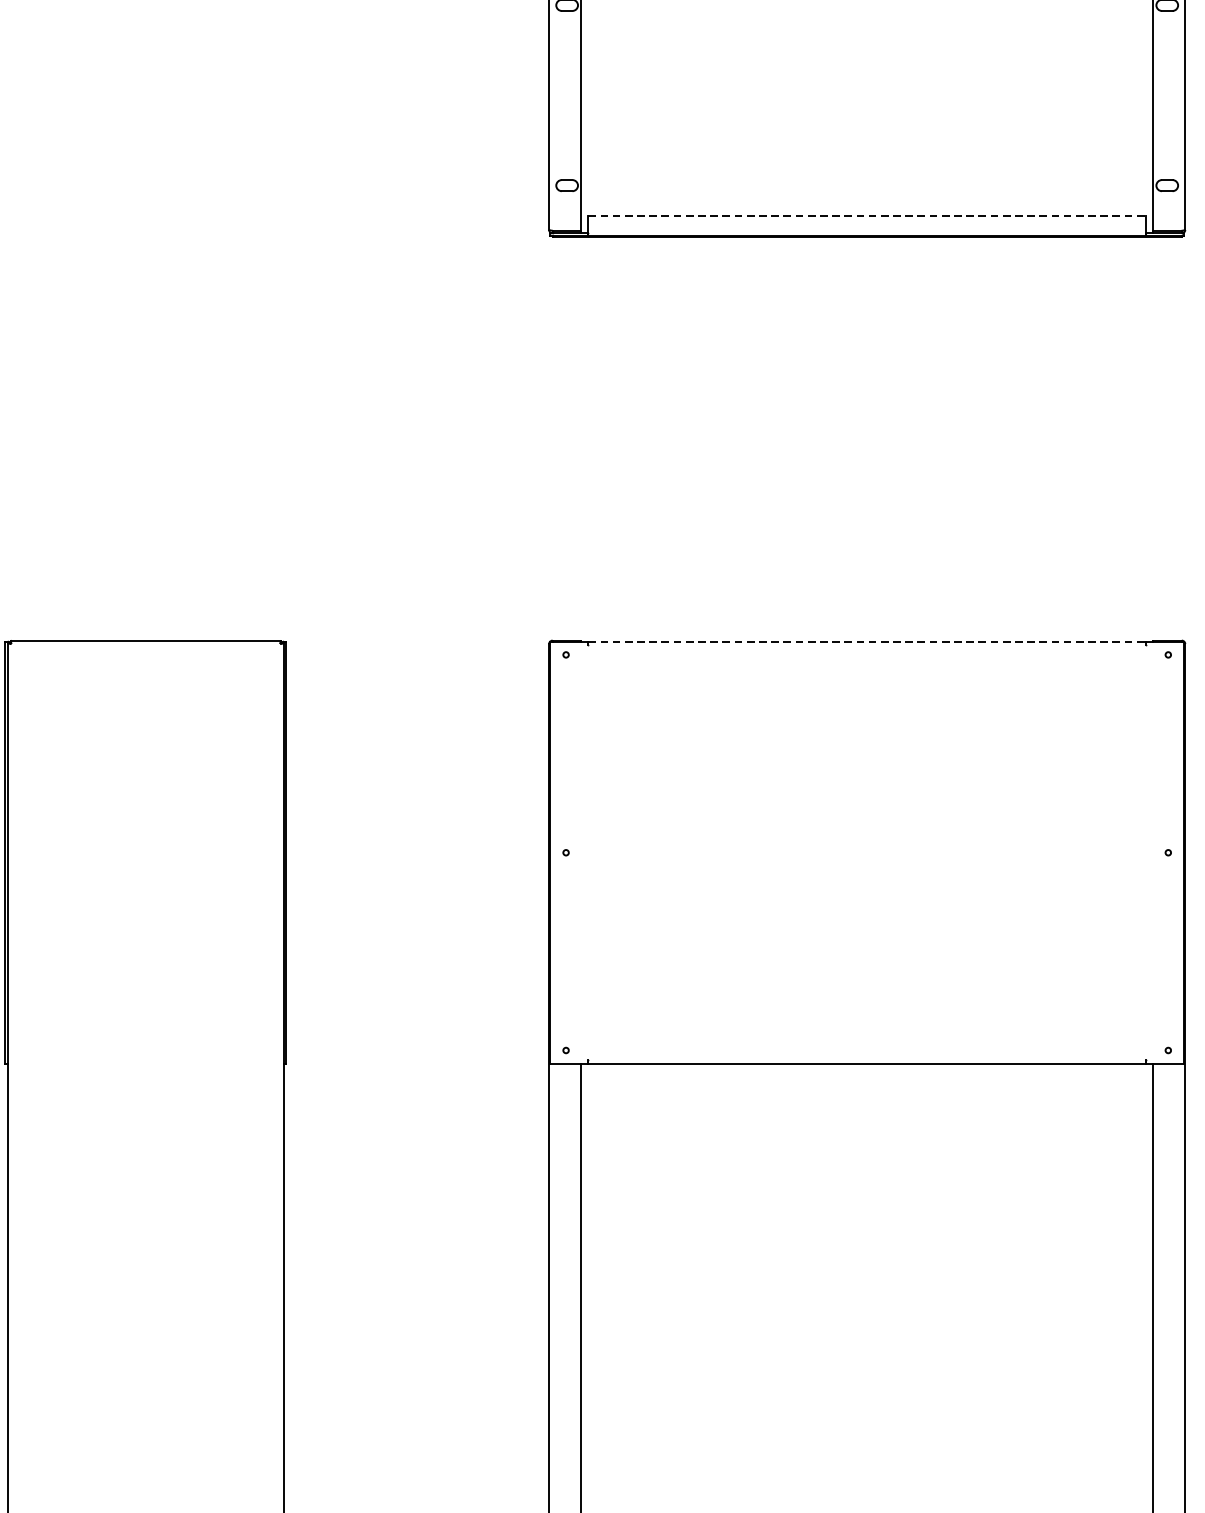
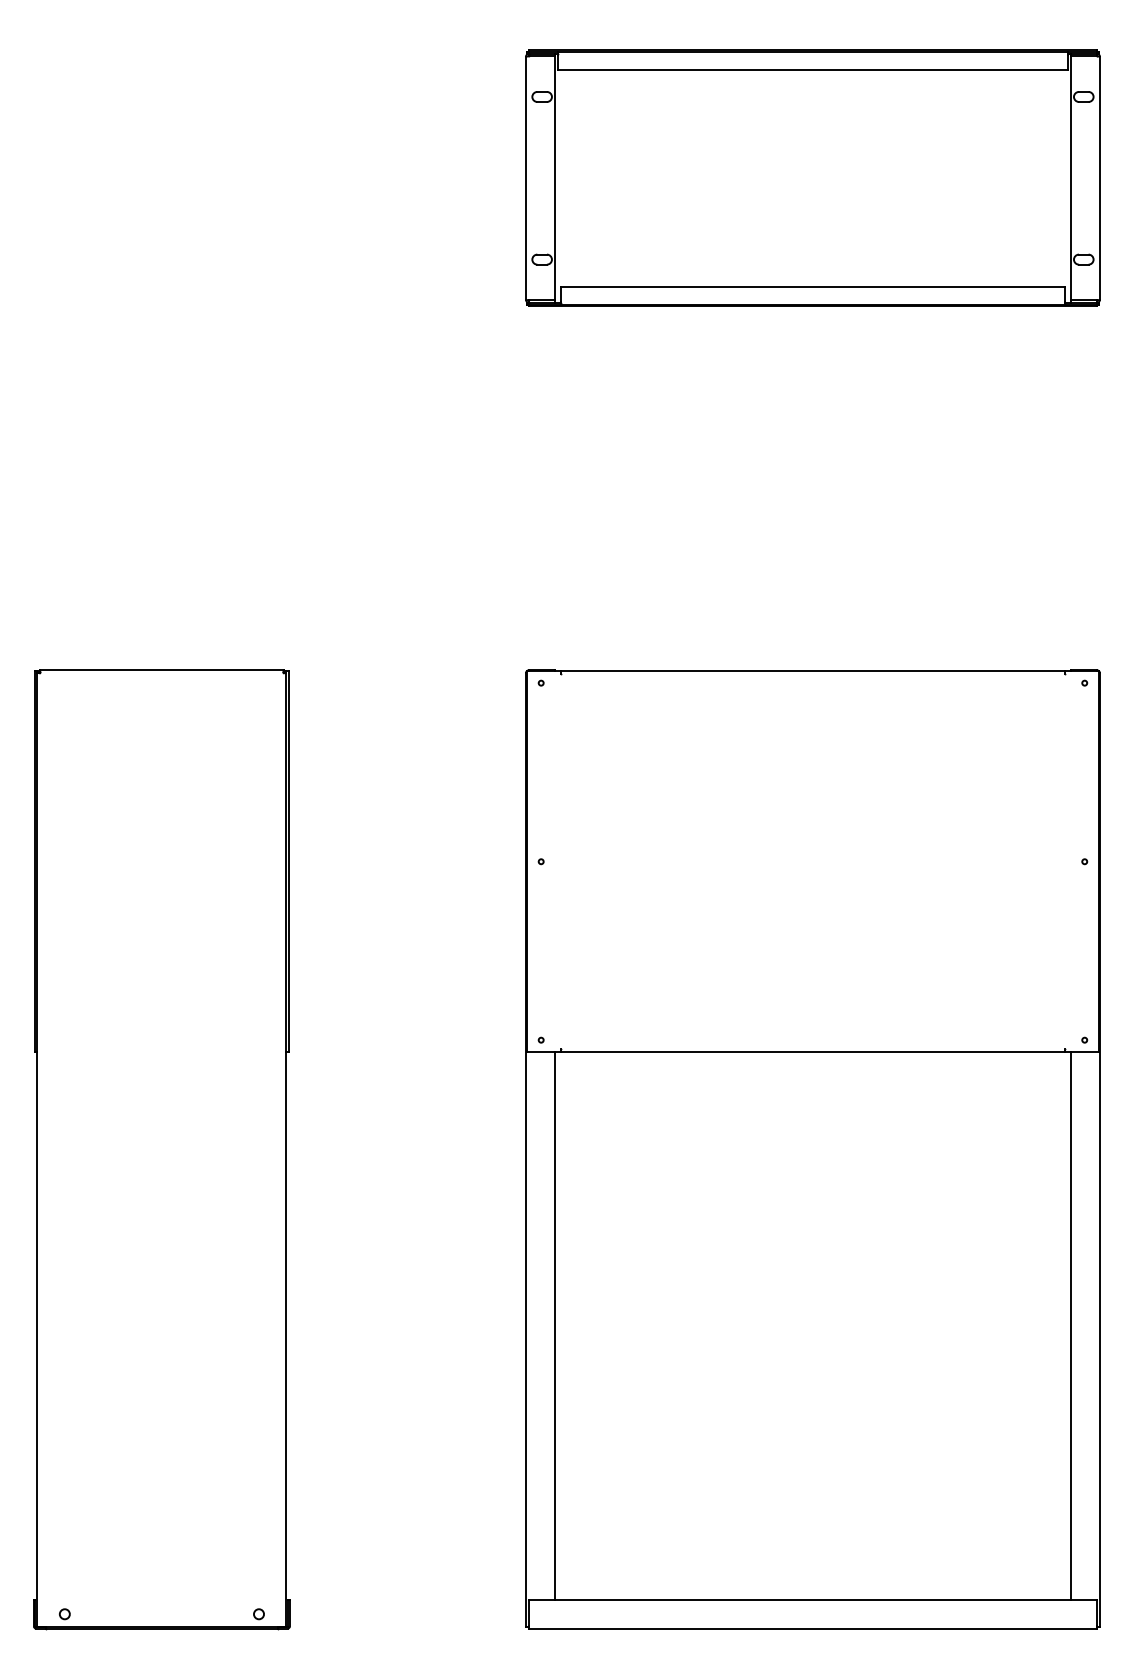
line: (866, 216) -> (812, 287), dashed -> solid
line: (866, 641) -> (812, 671), dashed -> solid

